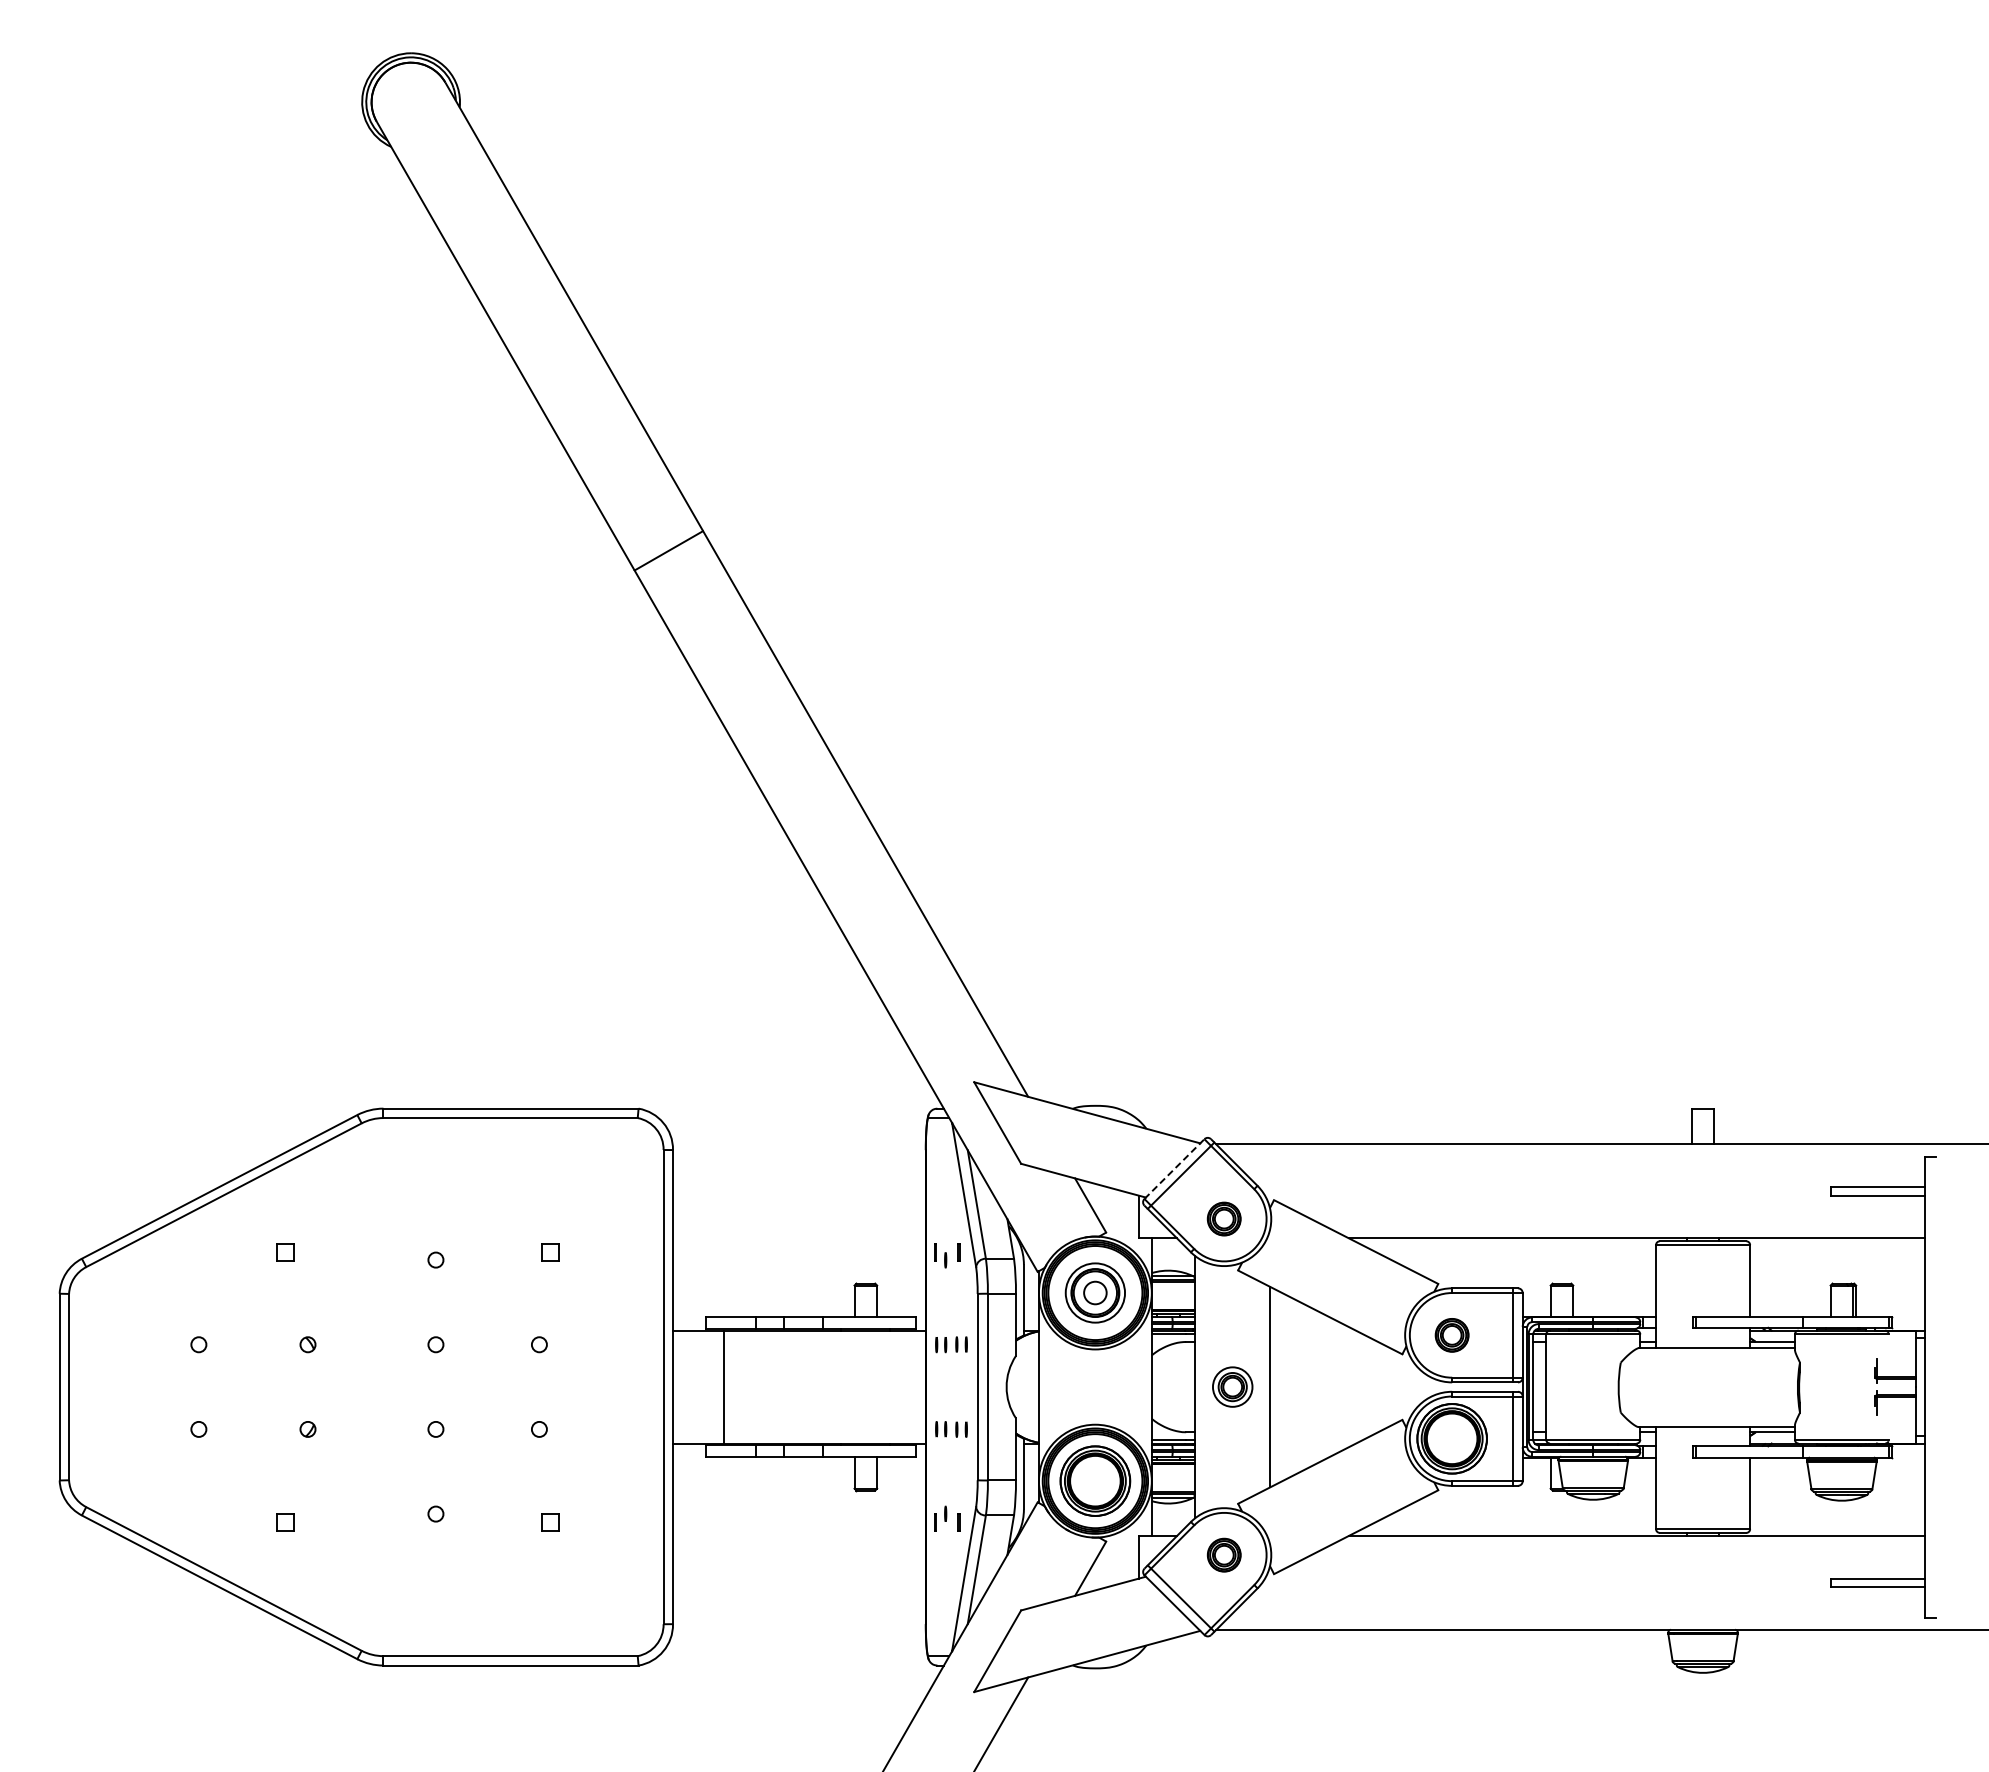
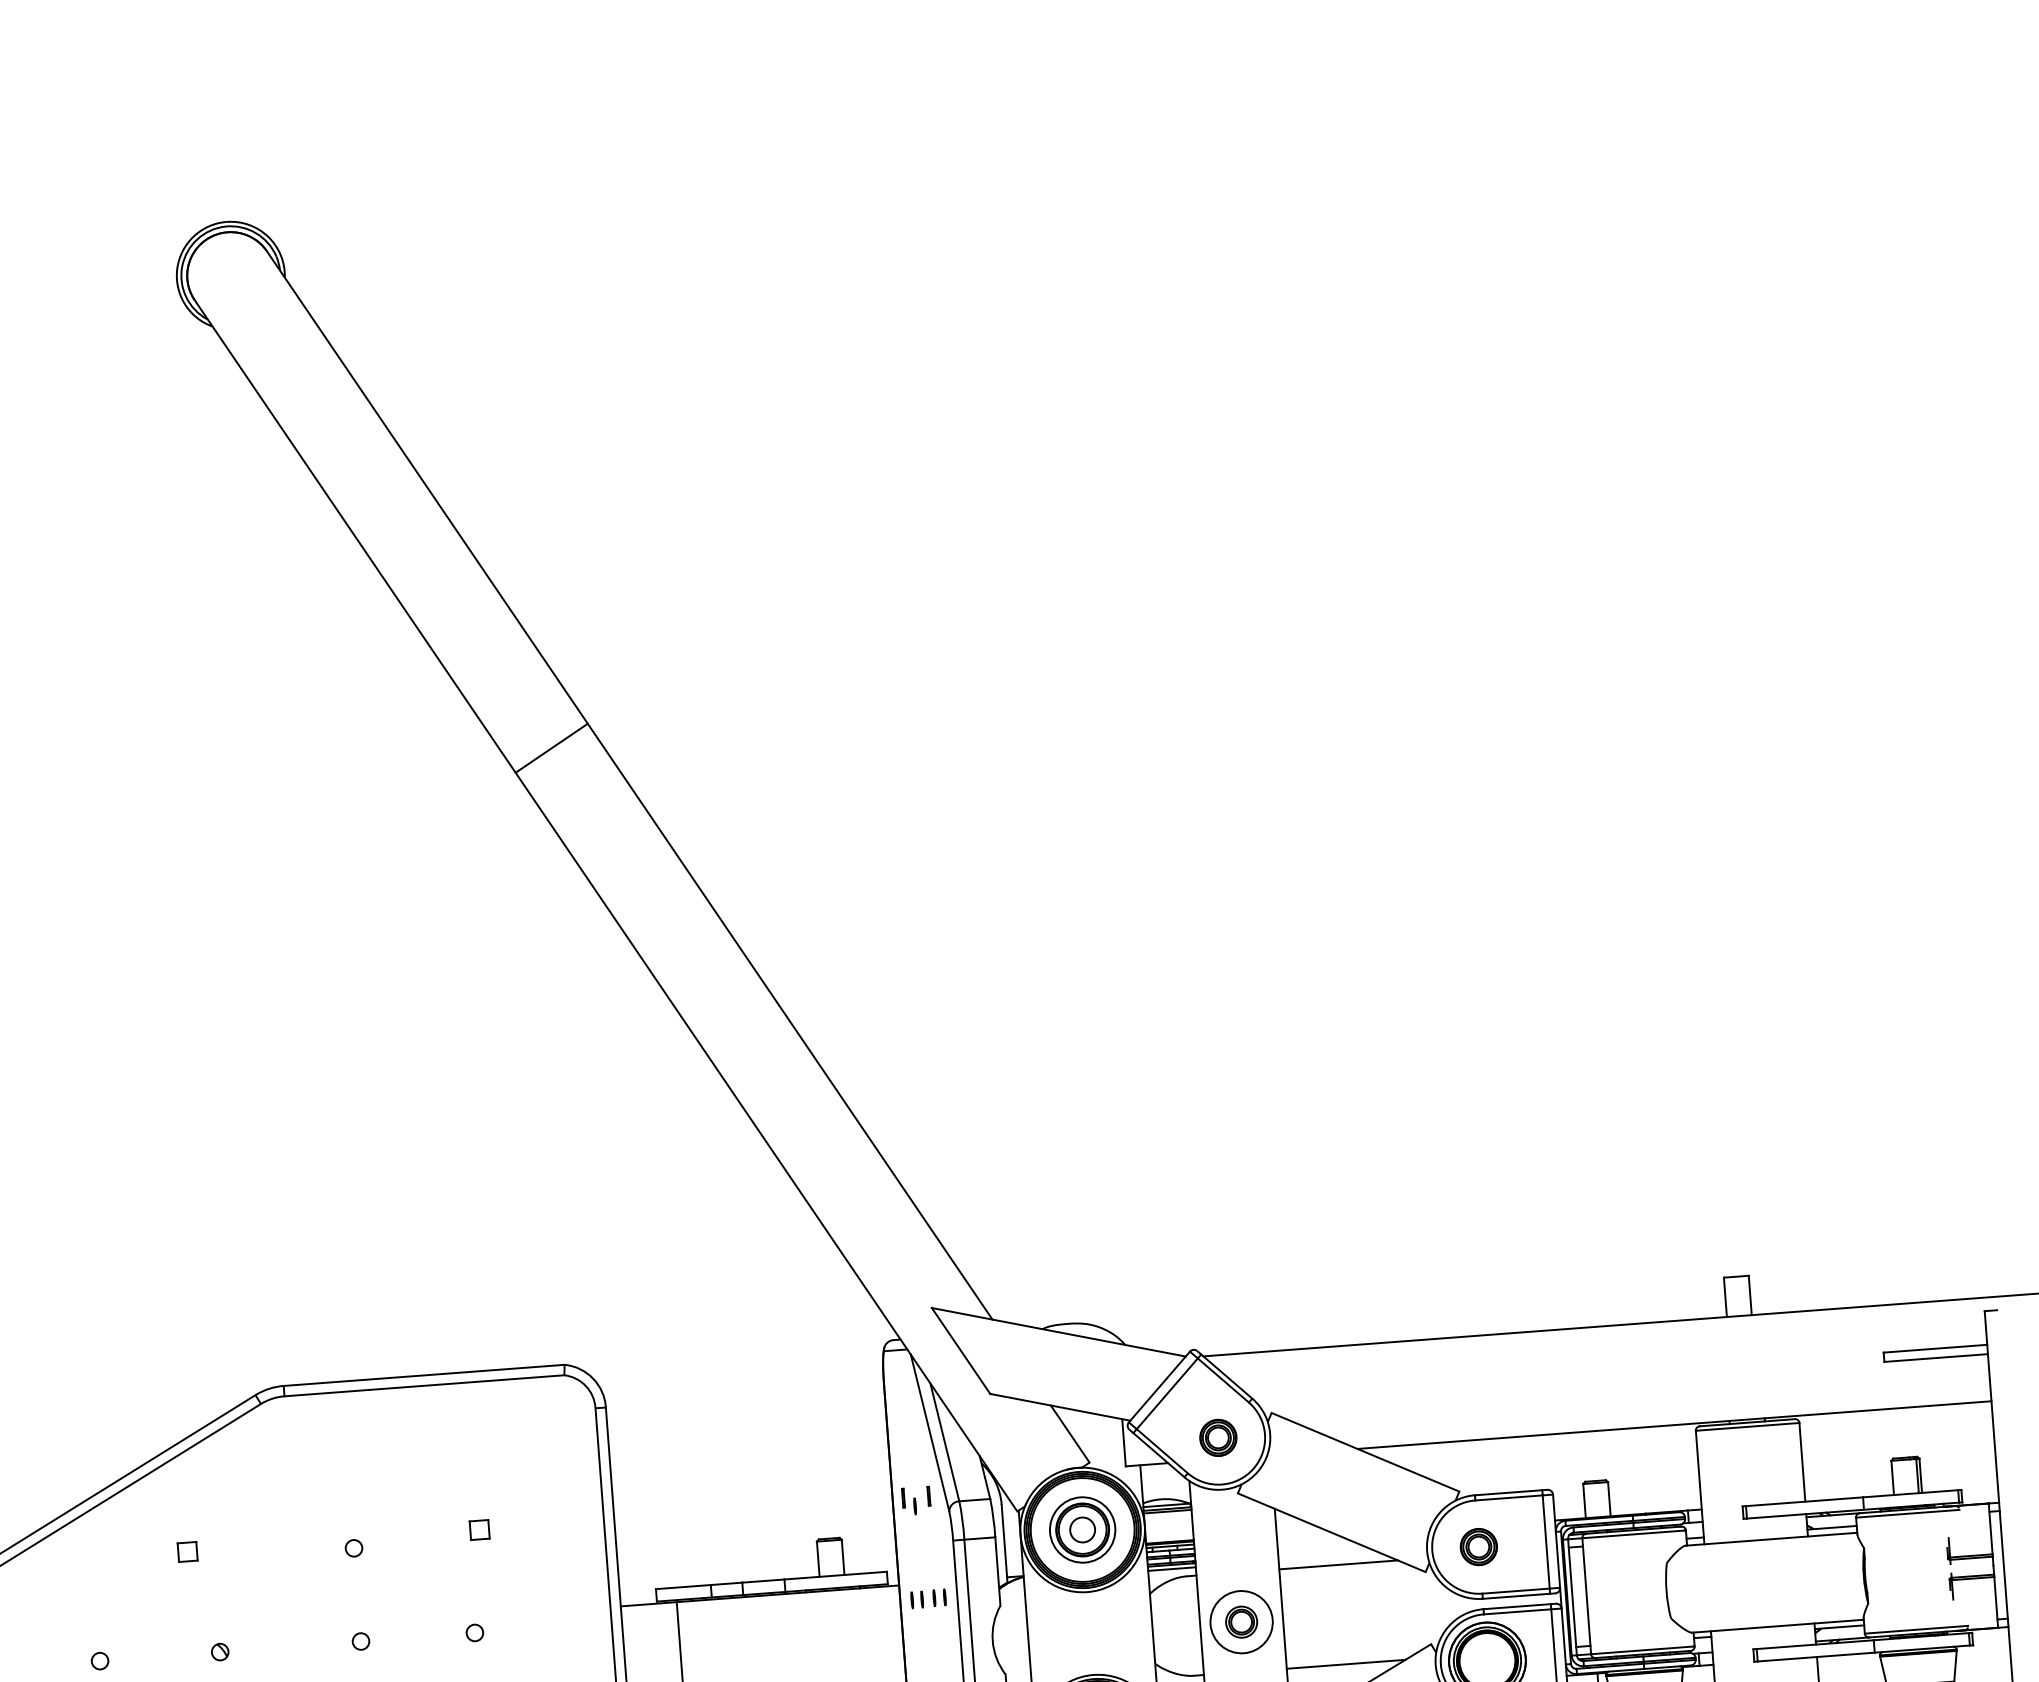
line: (1174, 1168) -> (1159, 1386), dashed -> solid
line: (1324, 1341) -> (1338, 1564), added
circle: (1232, 1386) -> (1241, 1621), size x1.43
line: (1324, 1432) -> (1346, 1664), added

